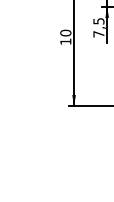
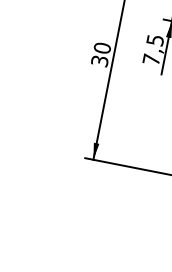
text: (65, 41) -> (99, 60), 10 -> 30

